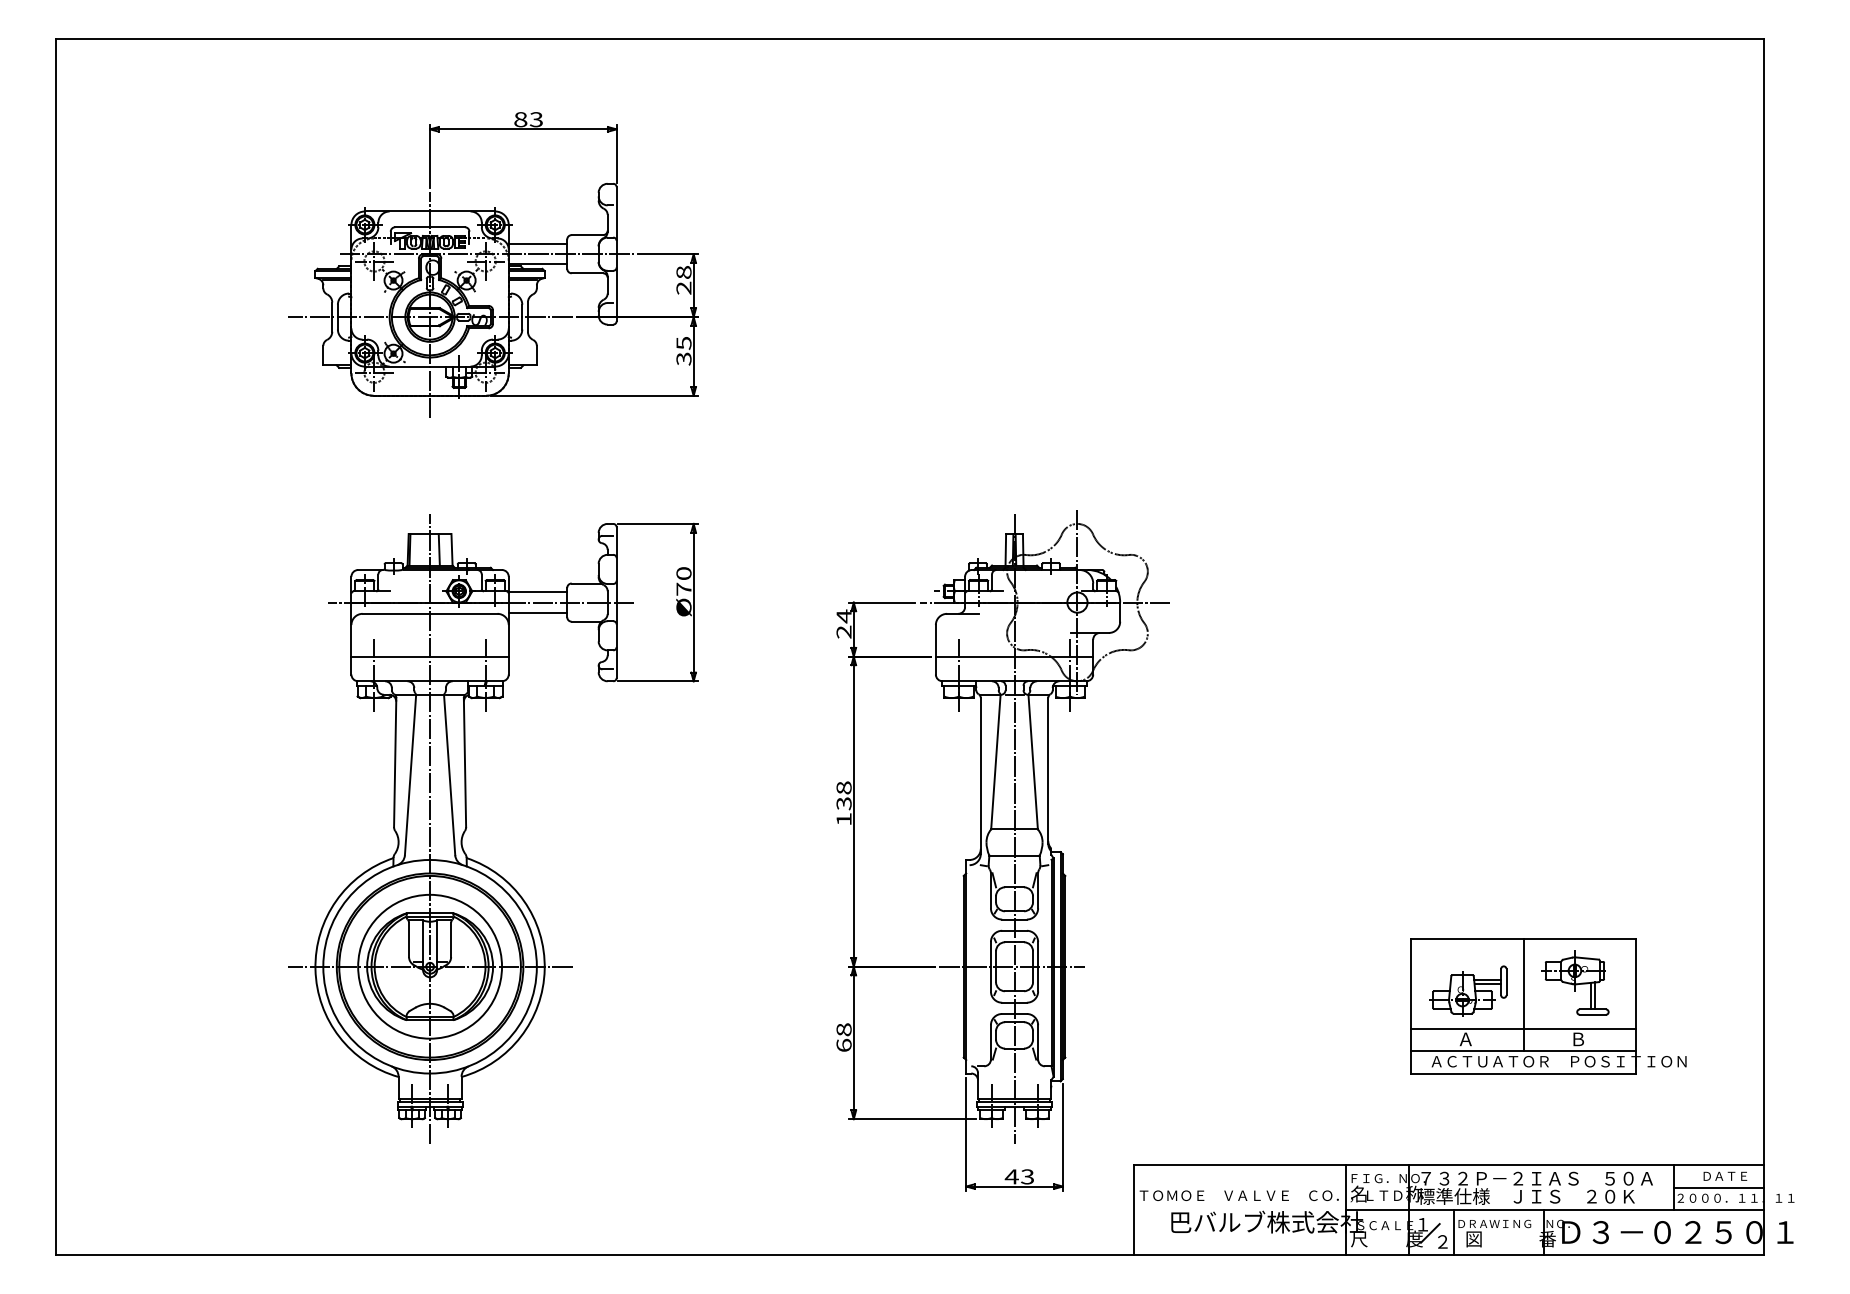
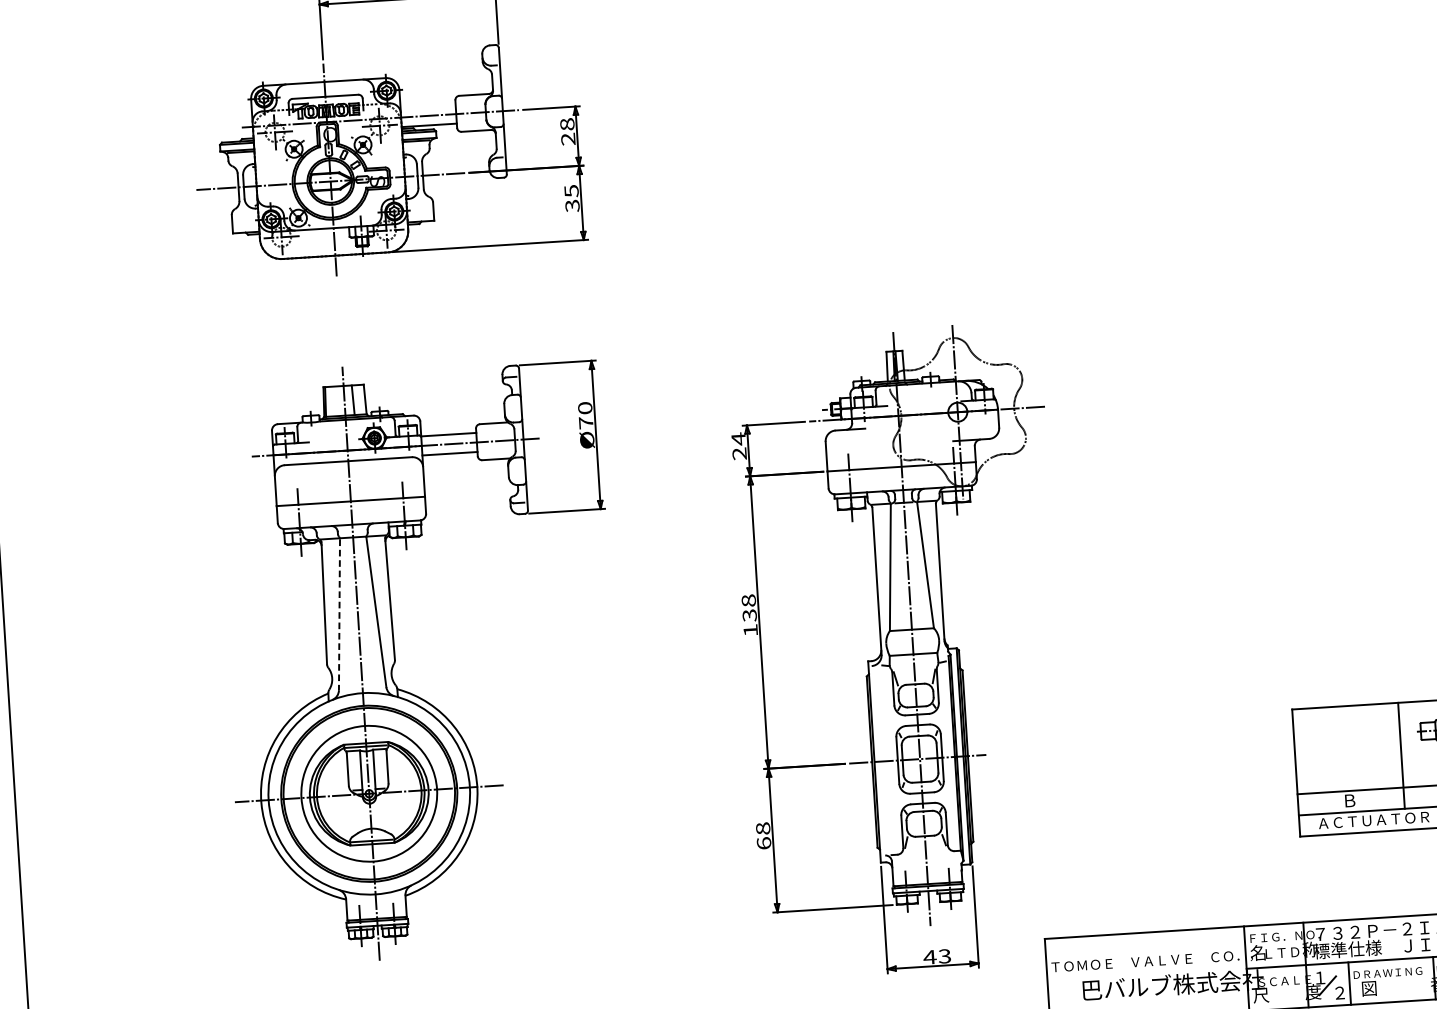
line: (537, 244) -> (427, 106), removed
line: (410, 775) -> (339, 614), solid -> dashed
part: (1468, 990) -> (1349, 754), removed
text: (1465, 1039) -> (1349, 800), Ａ -> Ｂ

